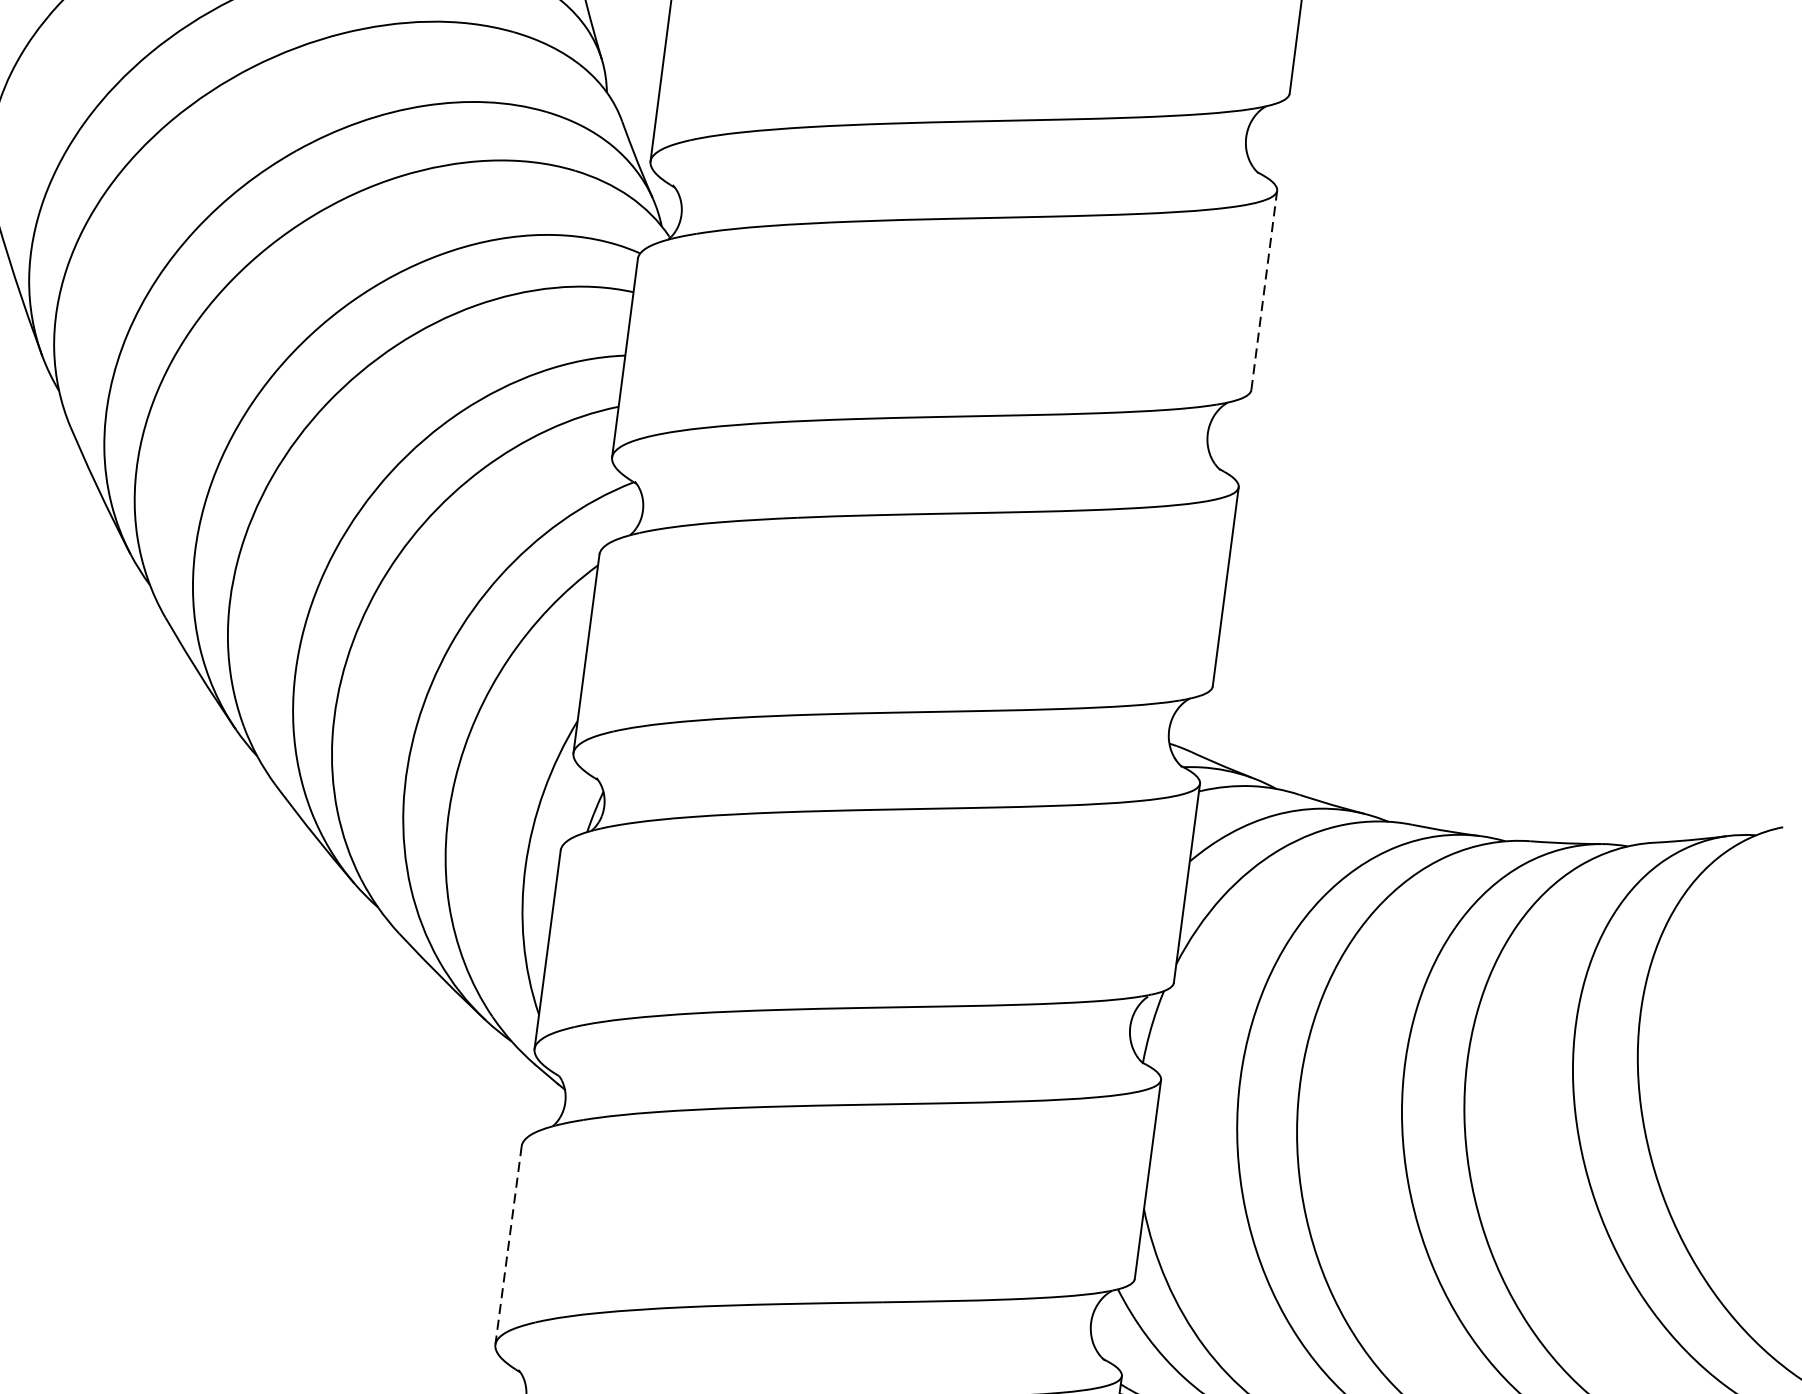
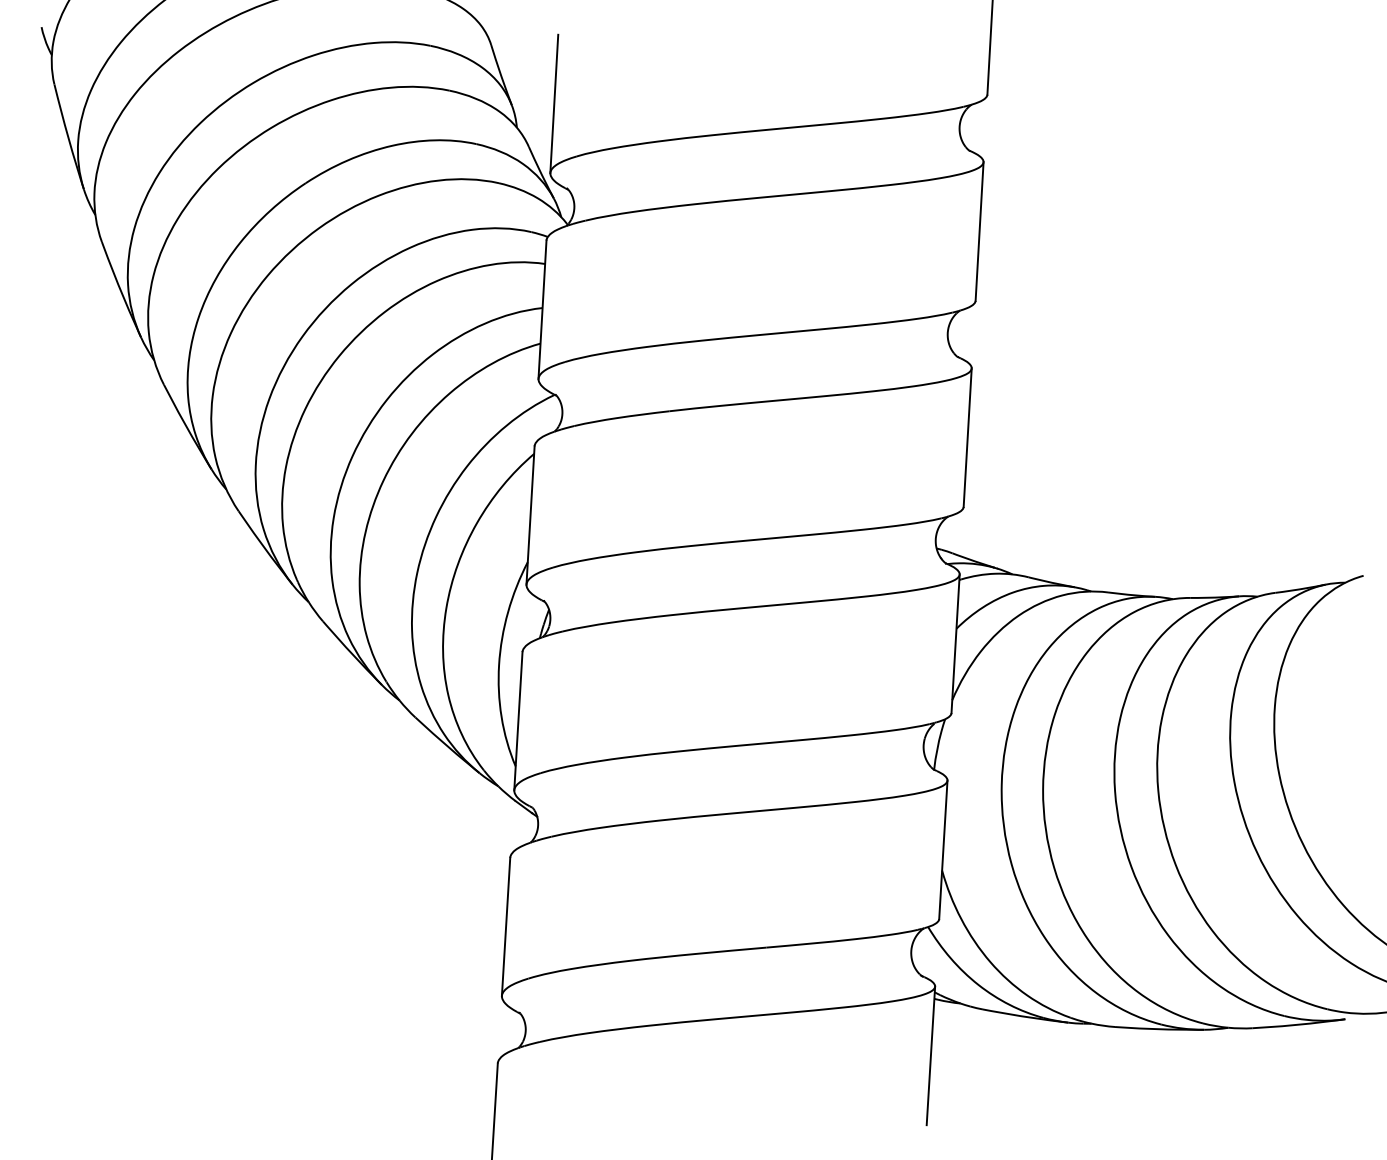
line: (1264, 290) -> (979, 231), dashed -> solid
line: (509, 1246) -> (506, 927), dashed -> solid

